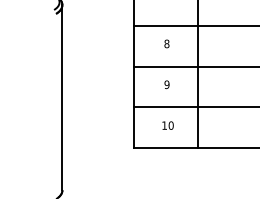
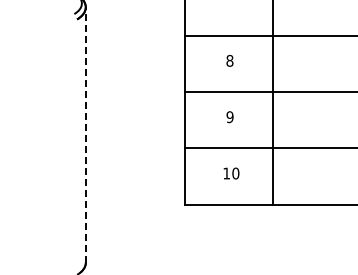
line: (62, 98) -> (85, 135), solid -> dashed

